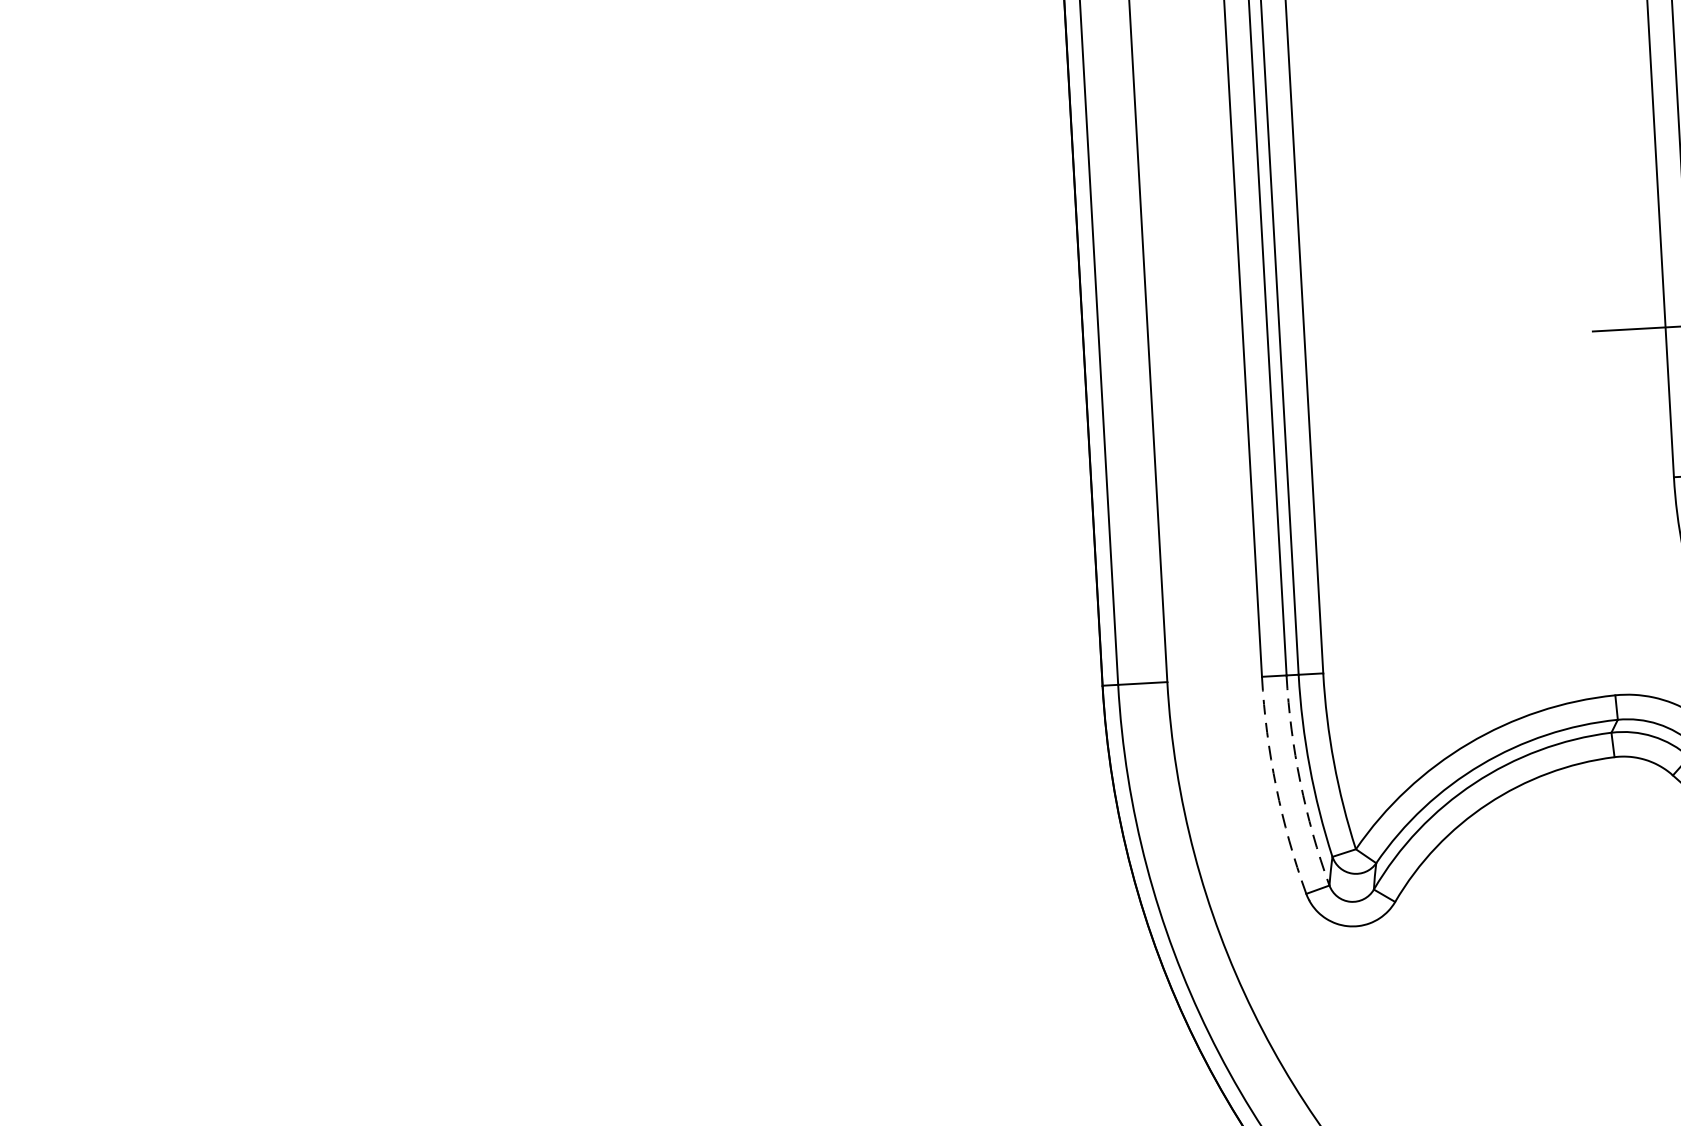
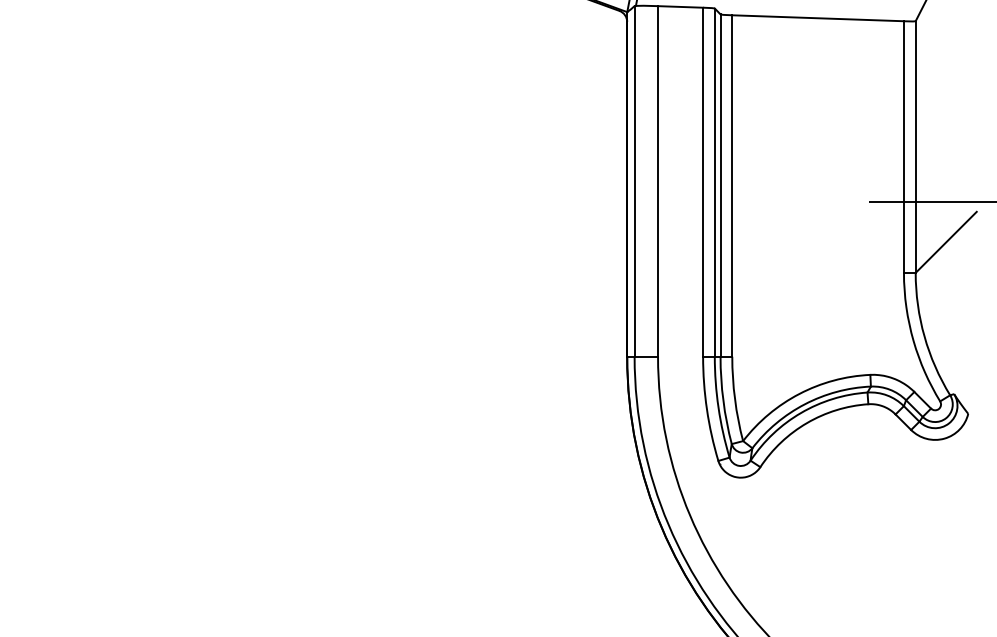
arc: (1300, 781) -> (718, 407), dashed -> solid
arc: (1275, 787) -> (706, 409), dashed -> solid

